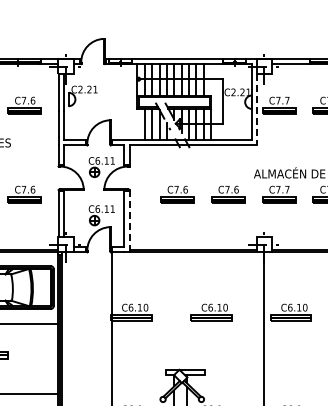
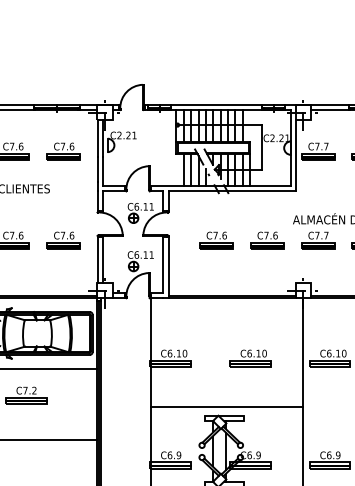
line: (256, 109) -> (295, 155), dashed -> solid
line: (129, 221) -> (168, 267), dashed -> solid
line: (187, 360) -> (226, 406), added

